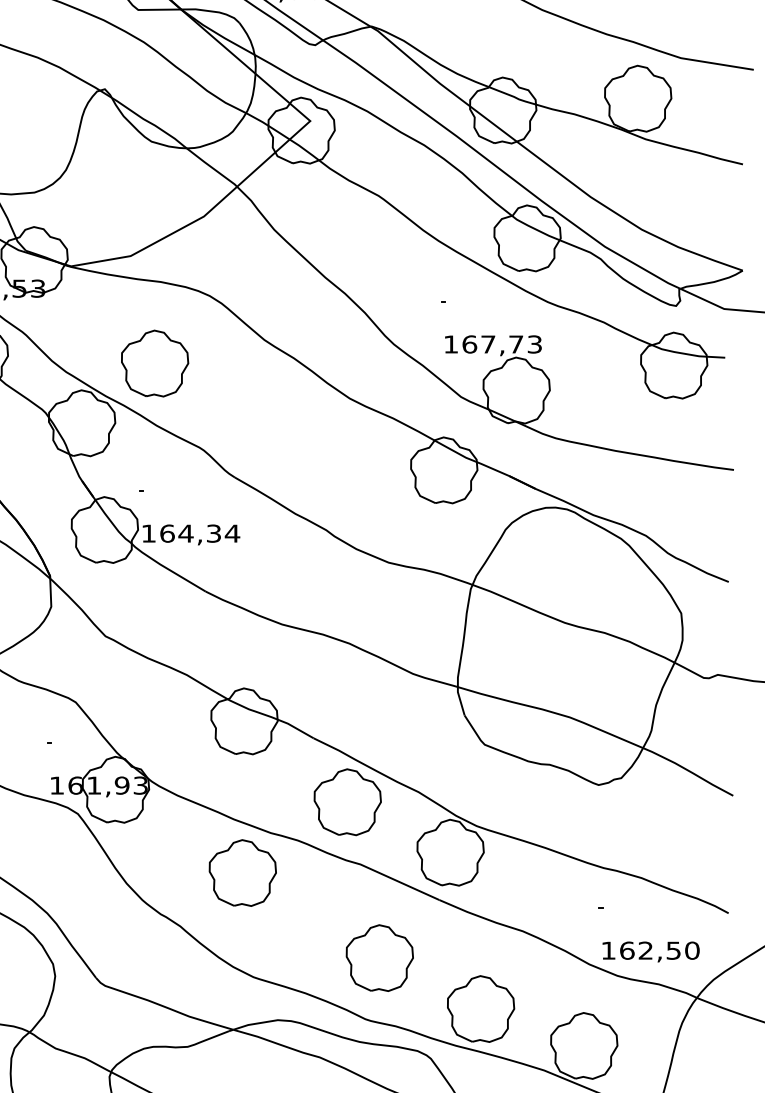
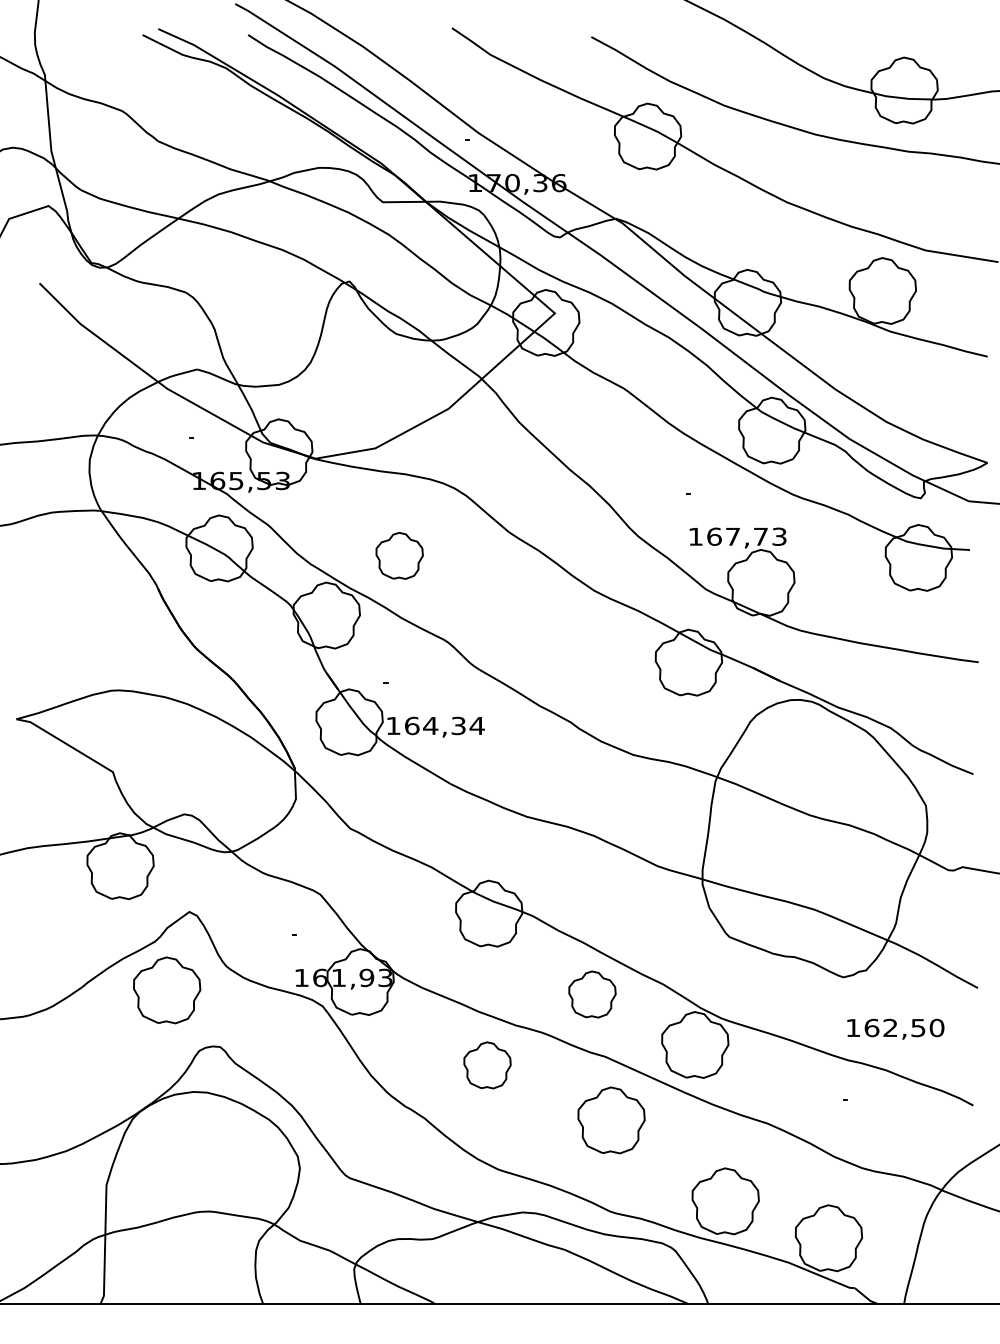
part: (154, 363) -> (399, 555), size x0.7
part: (347, 802) -> (592, 994), size x0.7
part: (242, 873) -> (487, 1065), size x0.7
text: (650, 951) -> (895, 1028), moved
part: (379, 958) -> (611, 1120), moved

